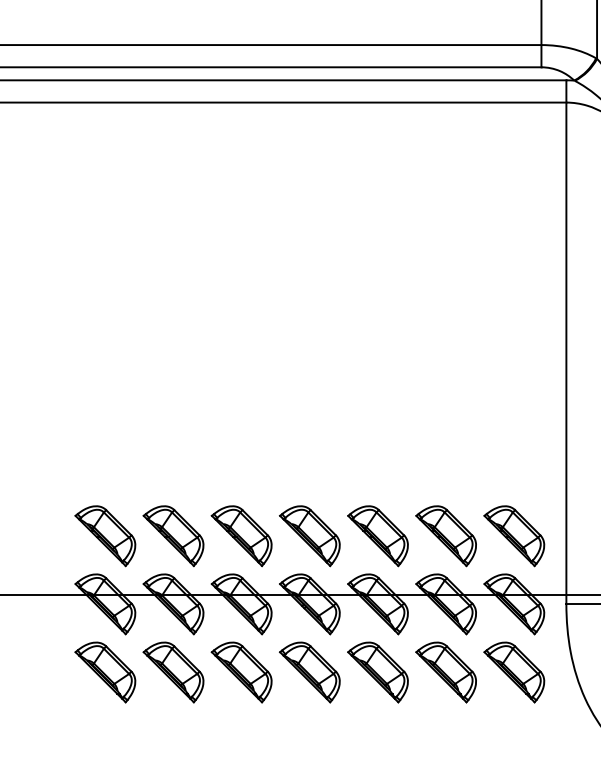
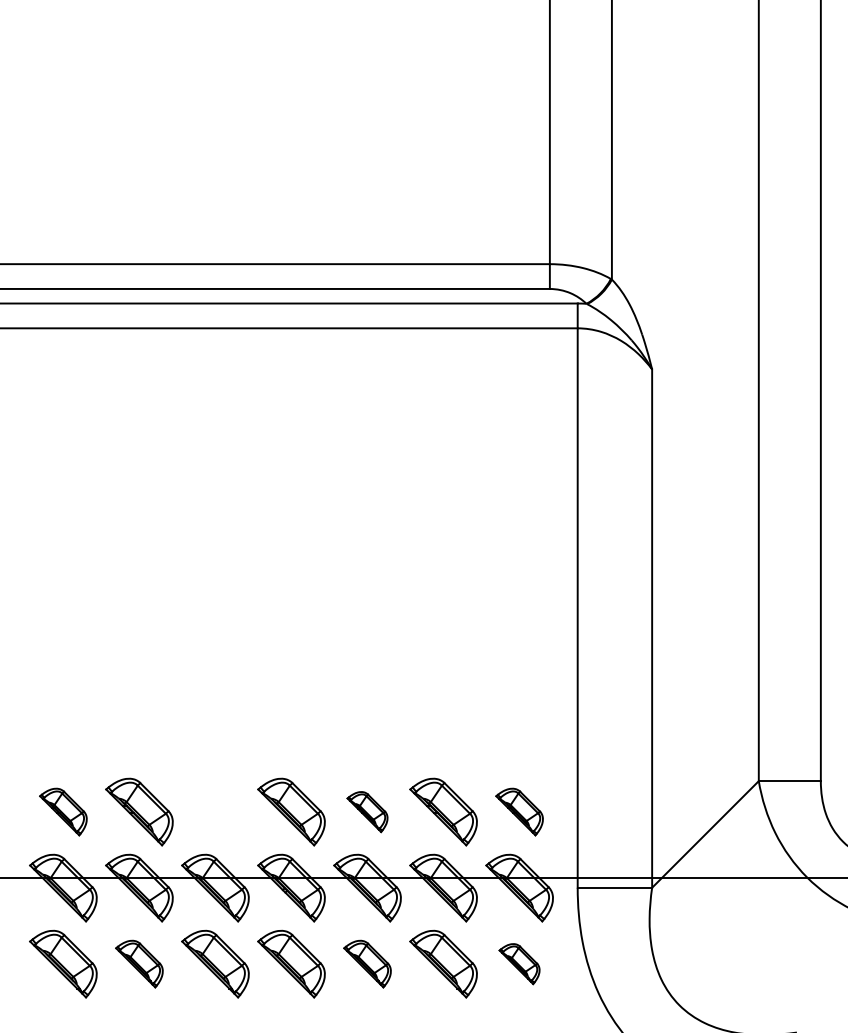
part: (105, 535) -> (63, 811), size x0.7
part: (241, 535) -> (215, 811), removed
part: (377, 535) -> (367, 811), size x0.6
part: (514, 535) -> (519, 811), size x0.7
part: (173, 671) -> (139, 963), size x0.7
part: (377, 671) -> (367, 963), size x0.7
part: (514, 671) -> (519, 963), size x0.6

